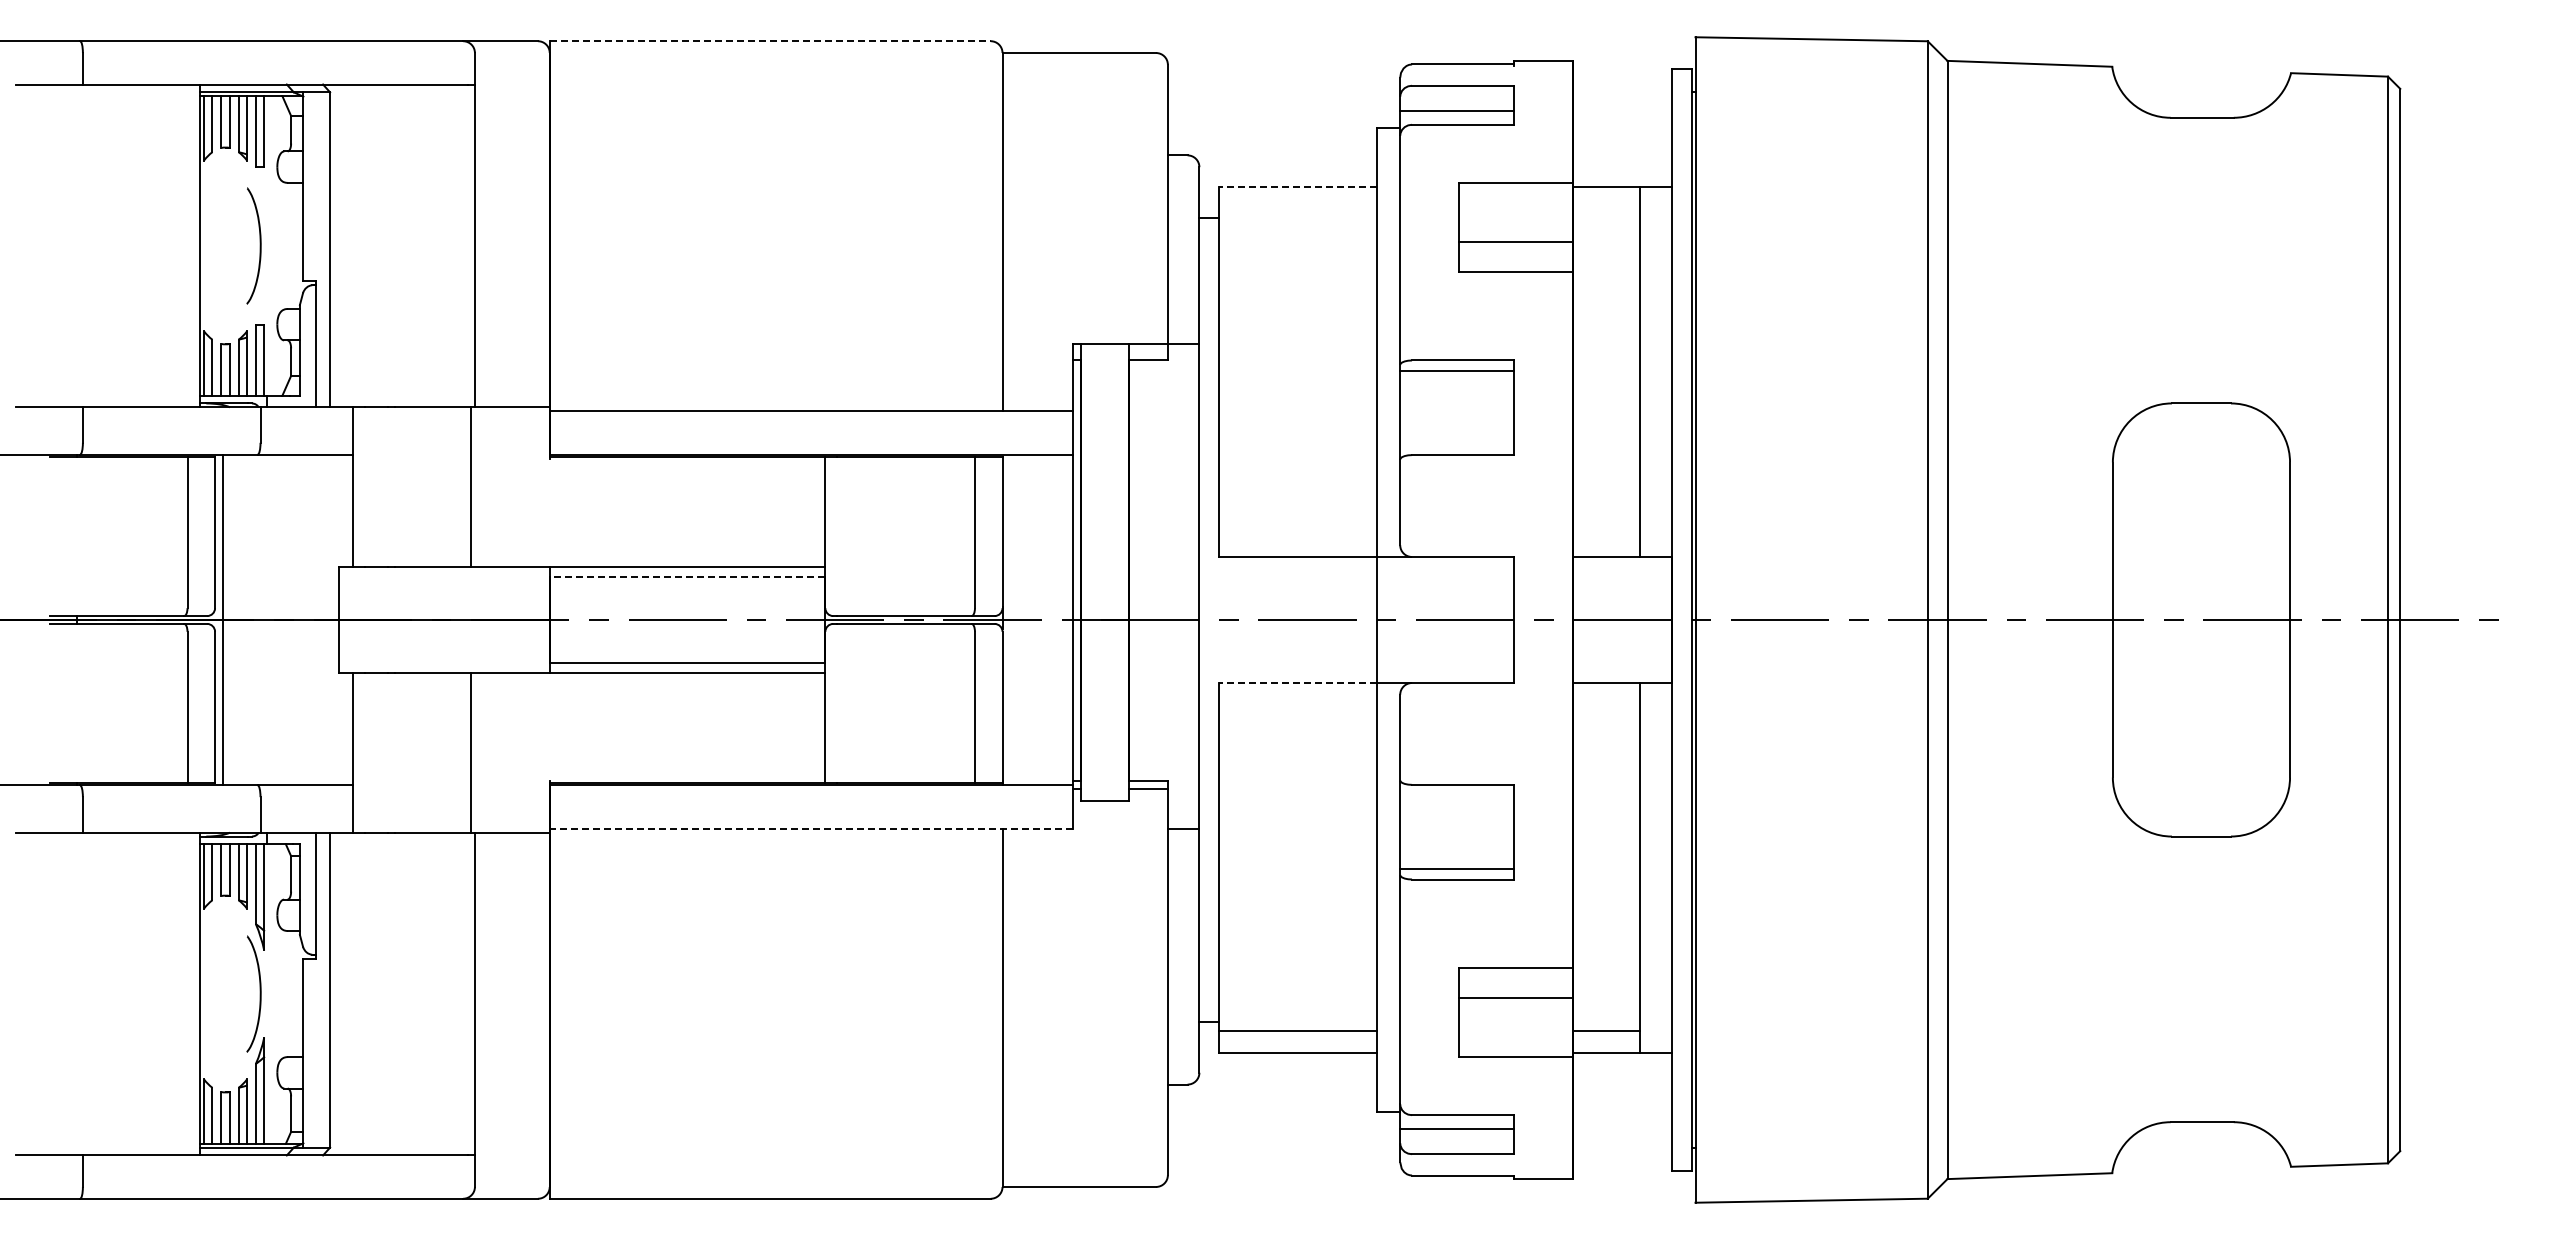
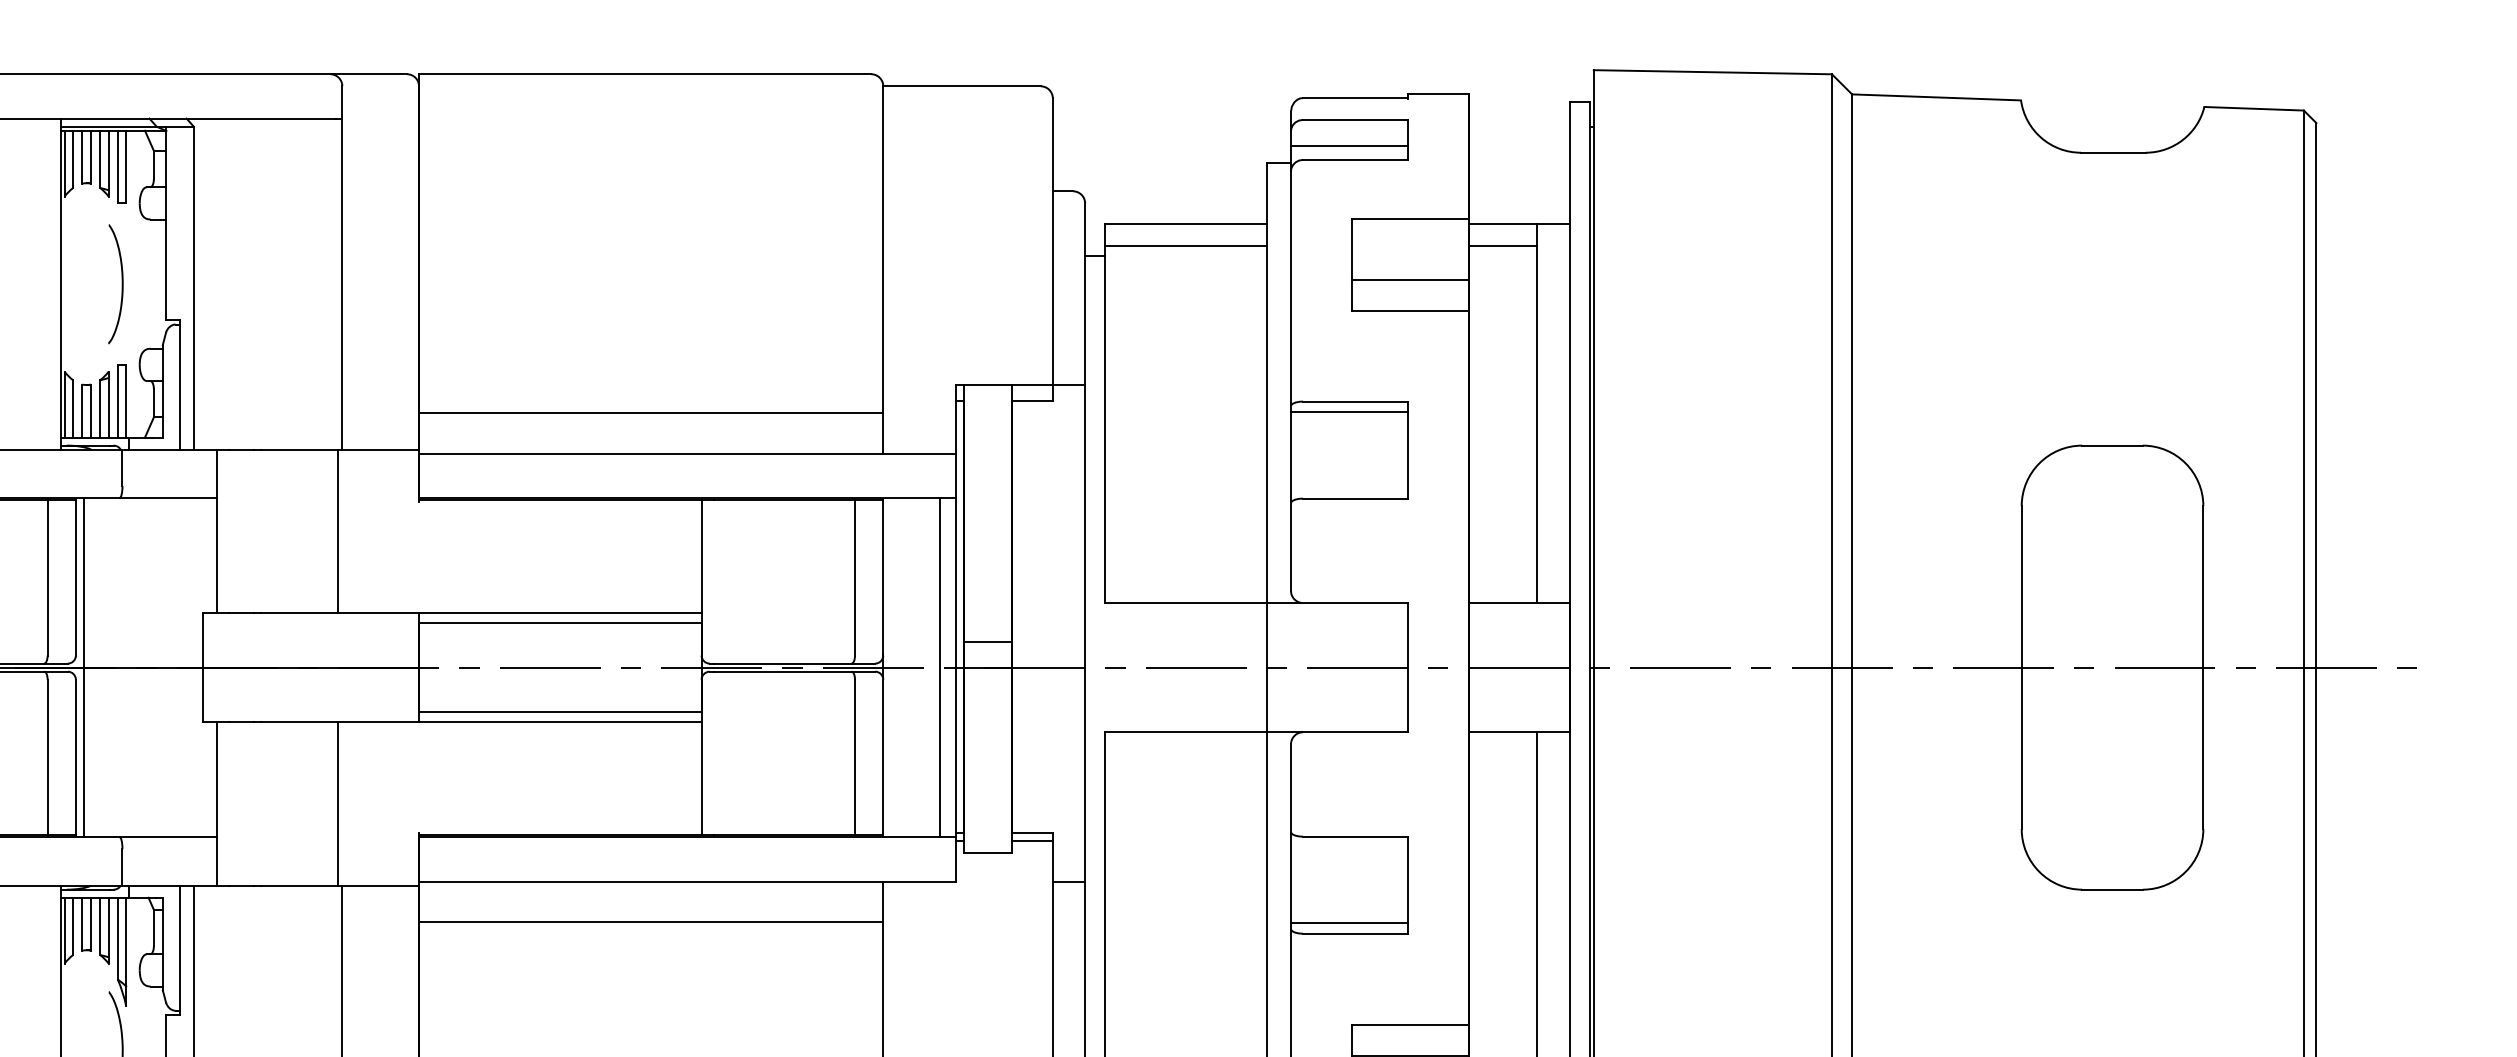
line: (770, 41) -> (645, 74), dashed -> solid
line: (1297, 186) -> (1185, 223), dashed -> solid
line: (1297, 208) -> (1185, 245), added
line: (1606, 208) -> (1502, 245), added
line: (775, 371) -> (650, 412), added
line: (687, 576) -> (560, 623), dashed -> solid
line: (1104, 594) -> (987, 641), added
line: (1057, 619) -> (939, 667), added
line: (1297, 682) -> (1185, 731), dashed -> solid
line: (811, 828) -> (687, 881), dashed -> solid
line: (775, 868) -> (650, 922), added

